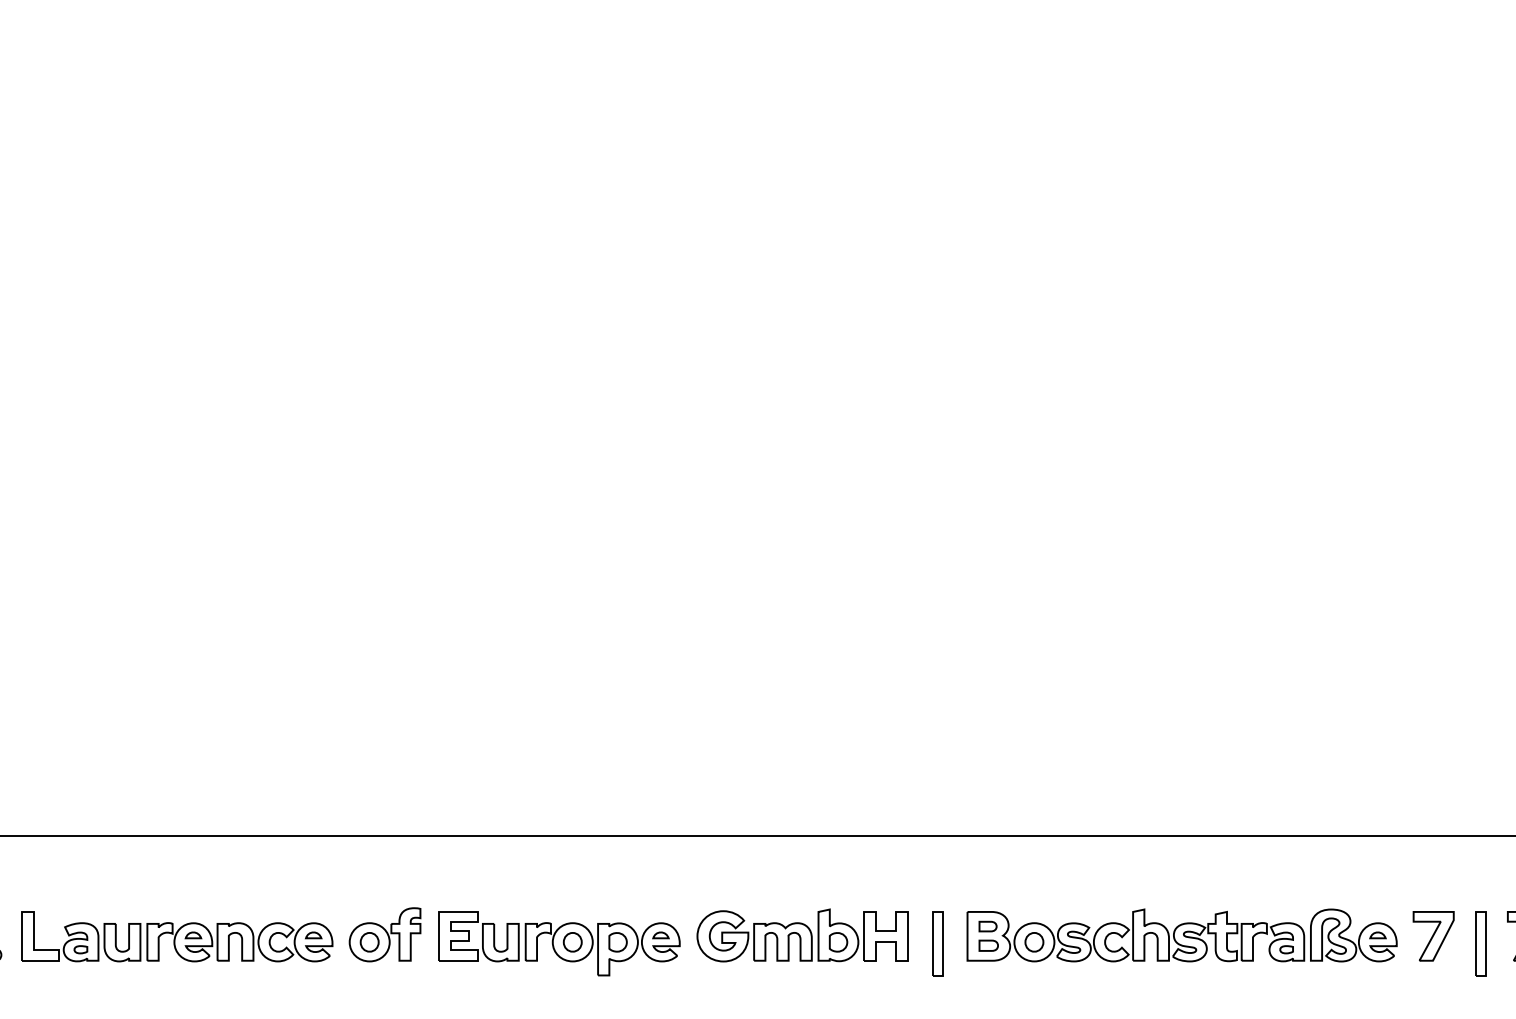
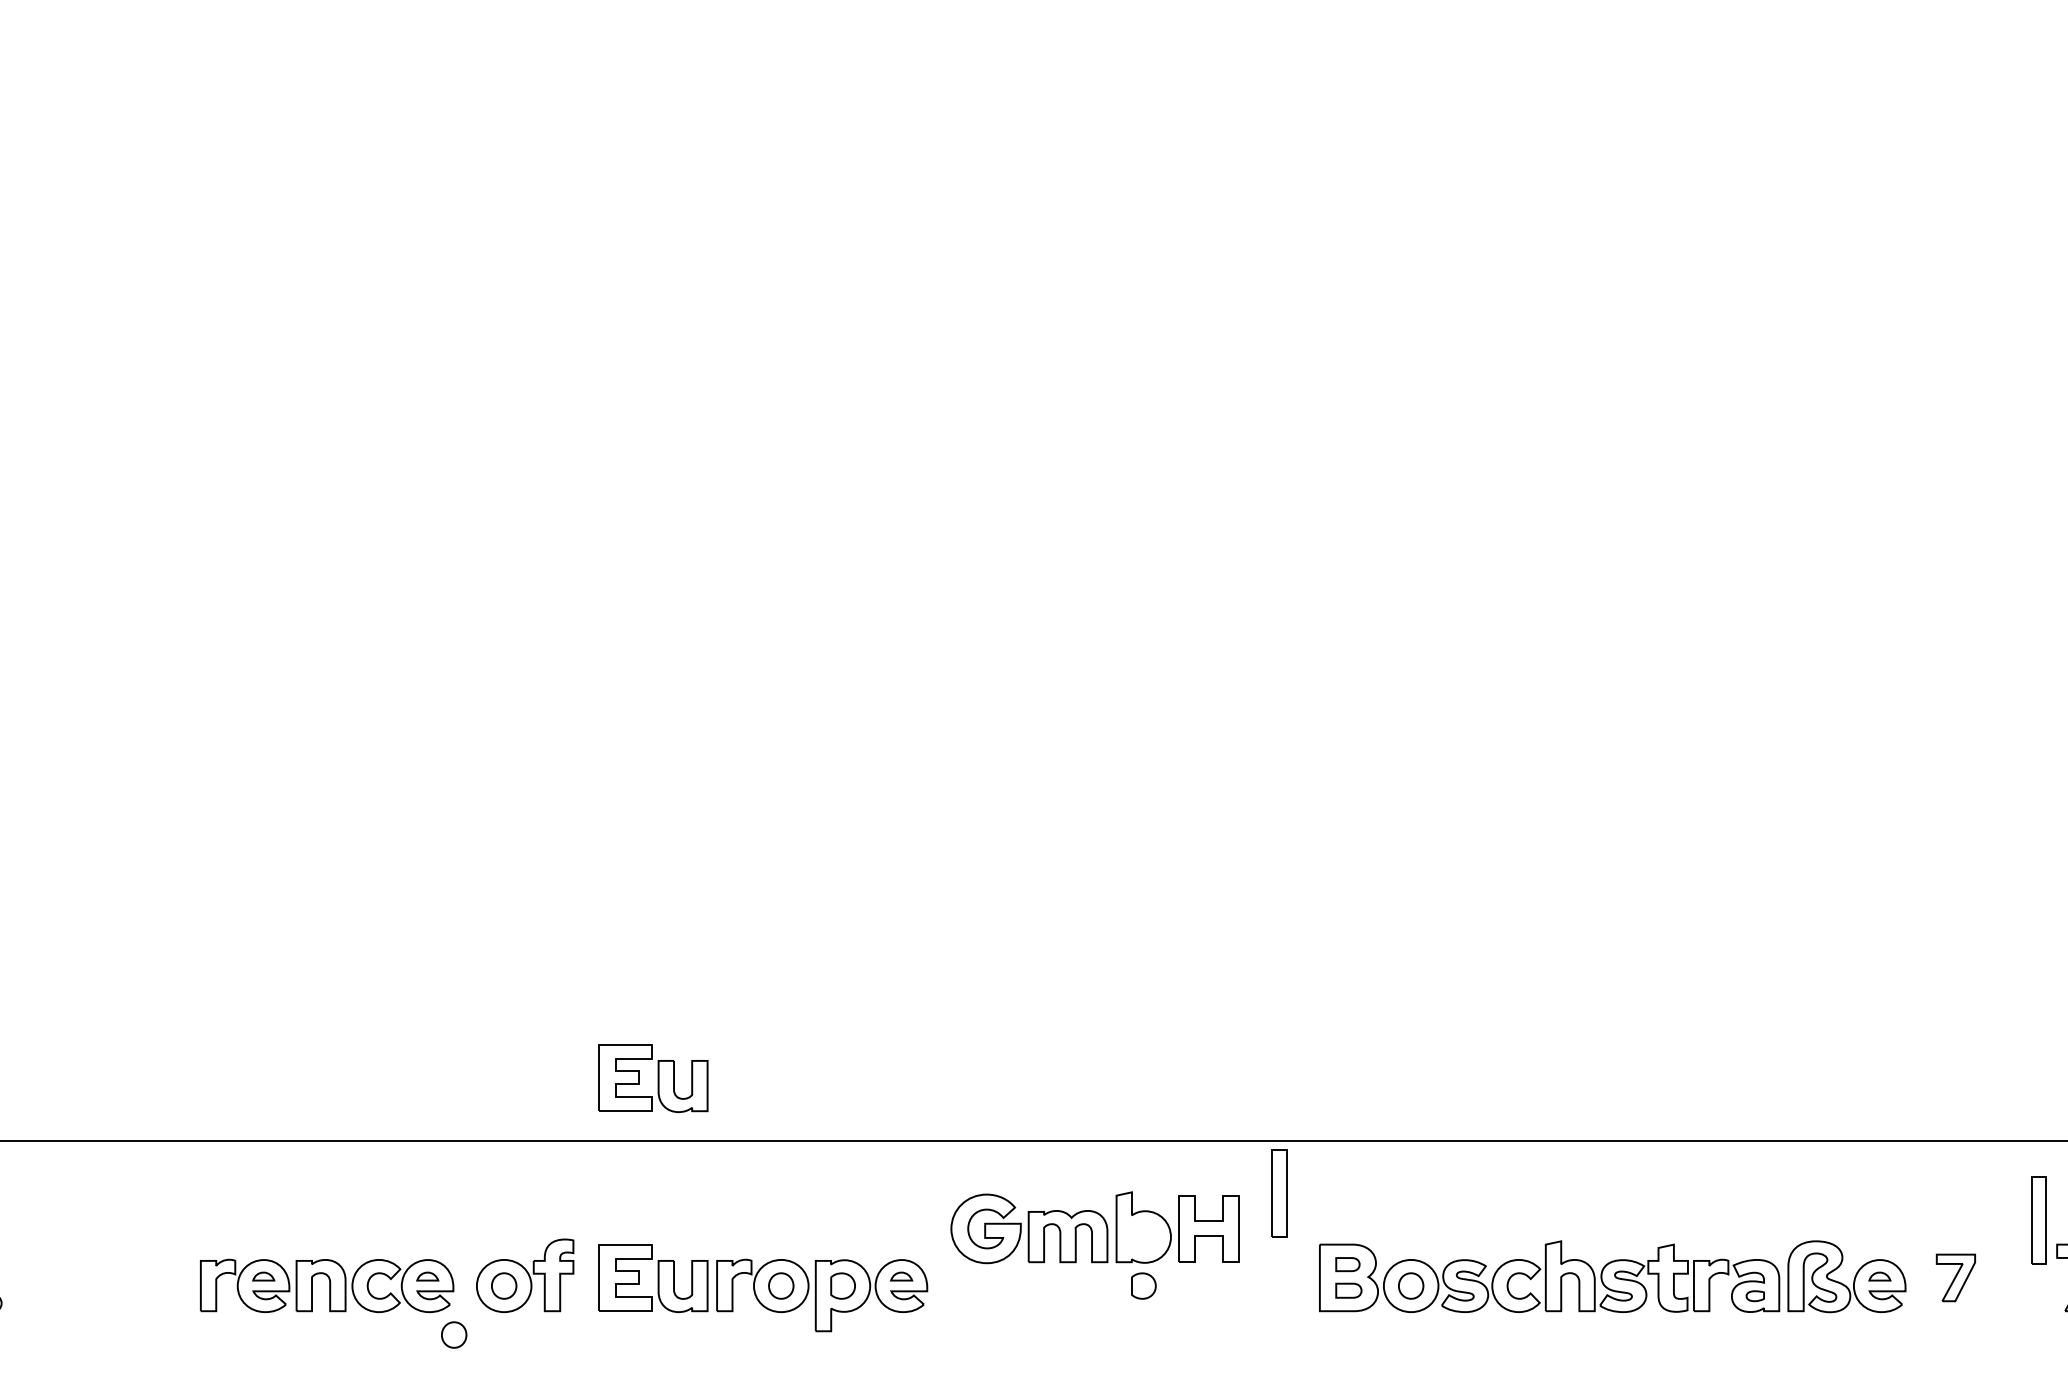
part: (479, 790) -> (653, 1078), added
part: (802, 935) -> (1094, 1227), moved
part: (81, 936) -> (110, 1278), removed
part: (1433, 936) -> (1955, 1277), size x0.7
part: (937, 944) -> (1279, 1193), moved
part: (1480, 944) -> (2038, 1220), moved
part: (333, 977) -> (454, 1334), added

